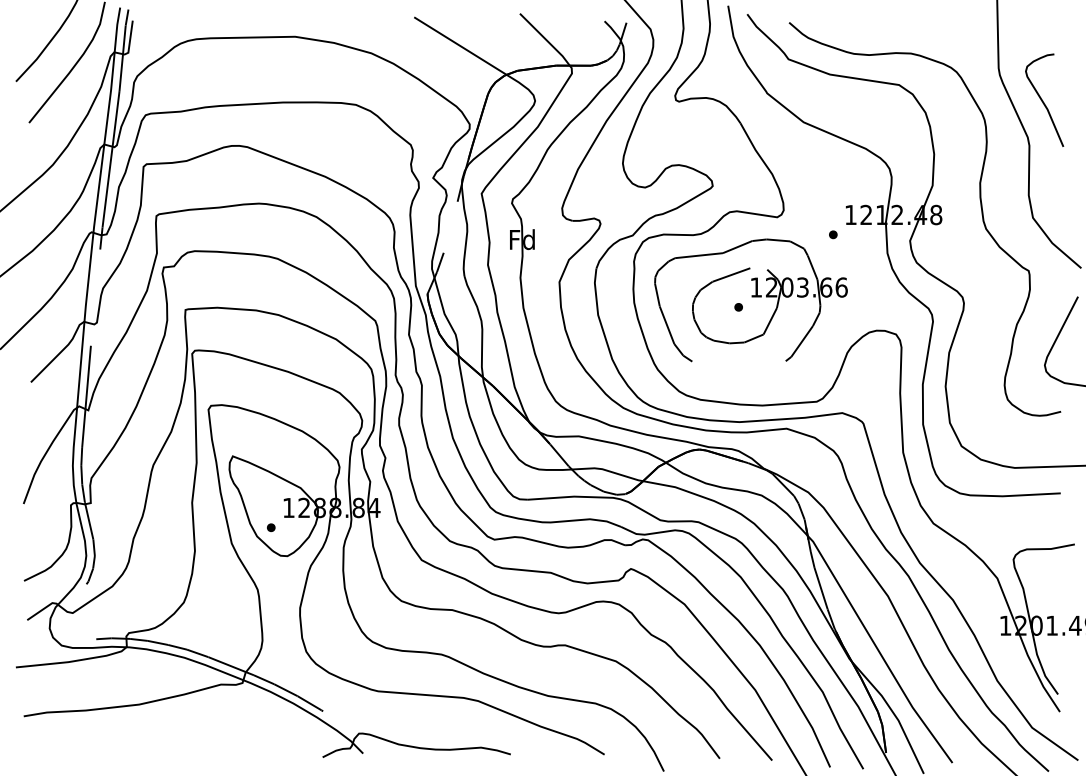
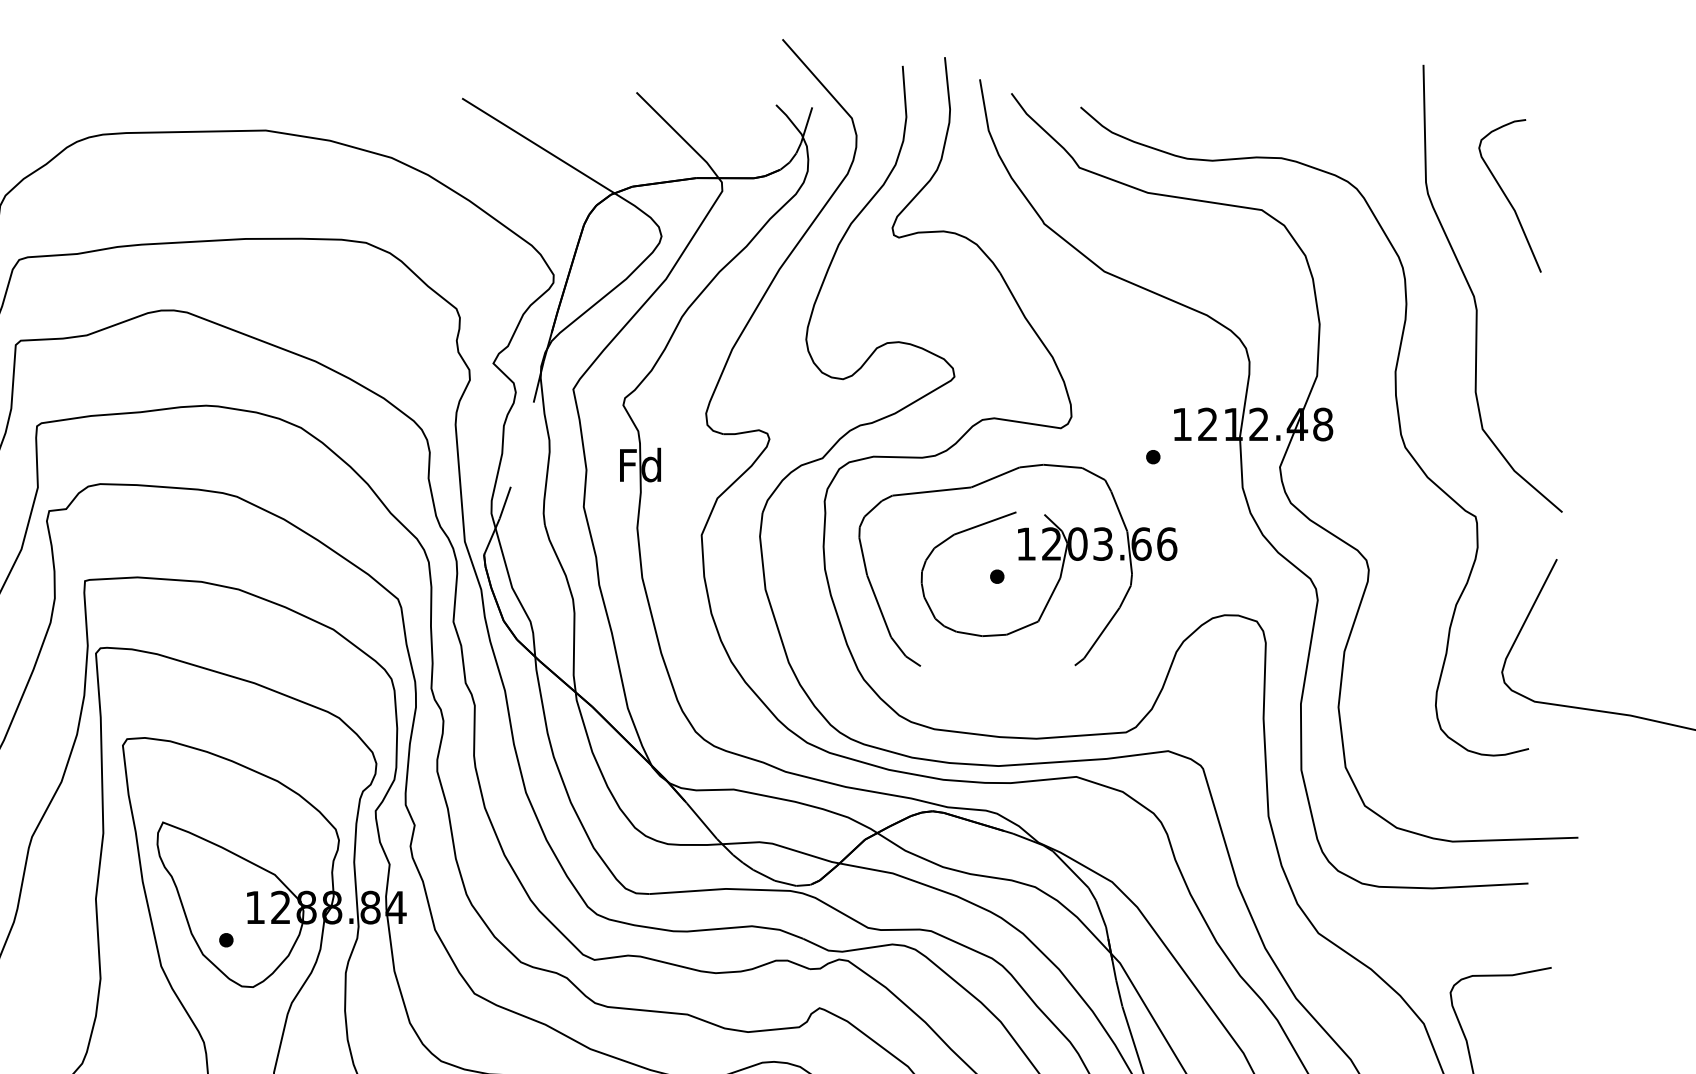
curve: (1043, 100) -> (1508, 196), moved

